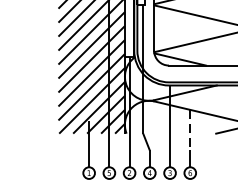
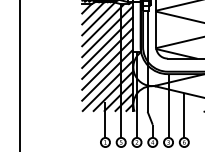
line: (190, 129) -> (184, 108), dashed -> solid

